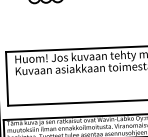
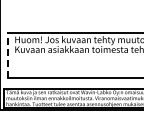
line: (6, 78) -> (7, 55), solid -> dashed

